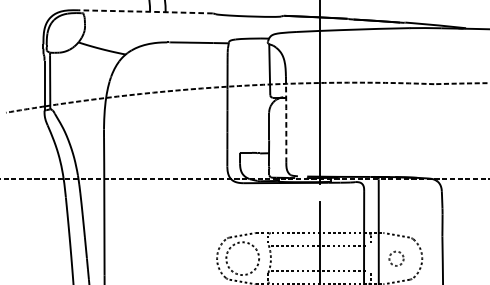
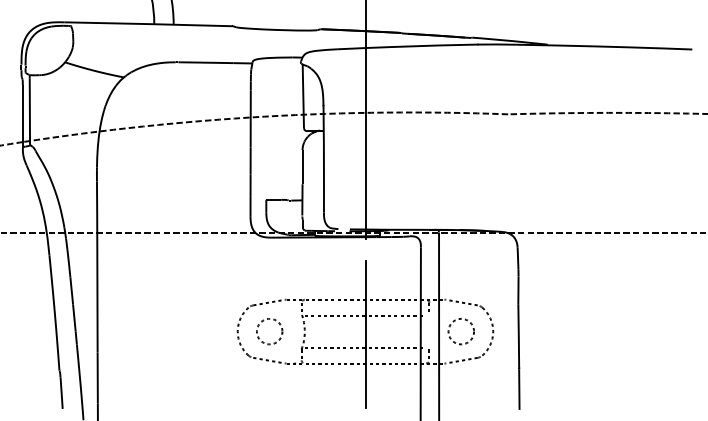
line: (145, 12) -> (148, 24), dashed -> solid
line: (285, 120) -> (323, 159), dashed -> solid
circle: (242, 258) -> (269, 331), size x0.62
circle: (395, 258) -> (460, 331), size x1.43

